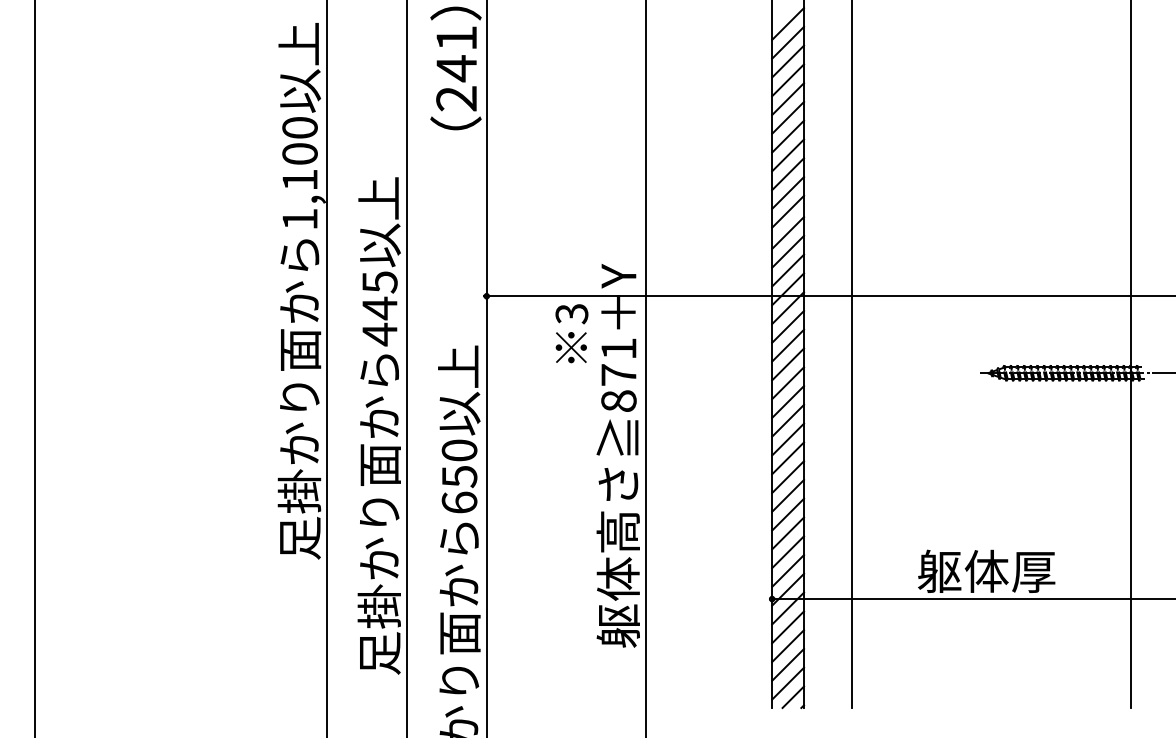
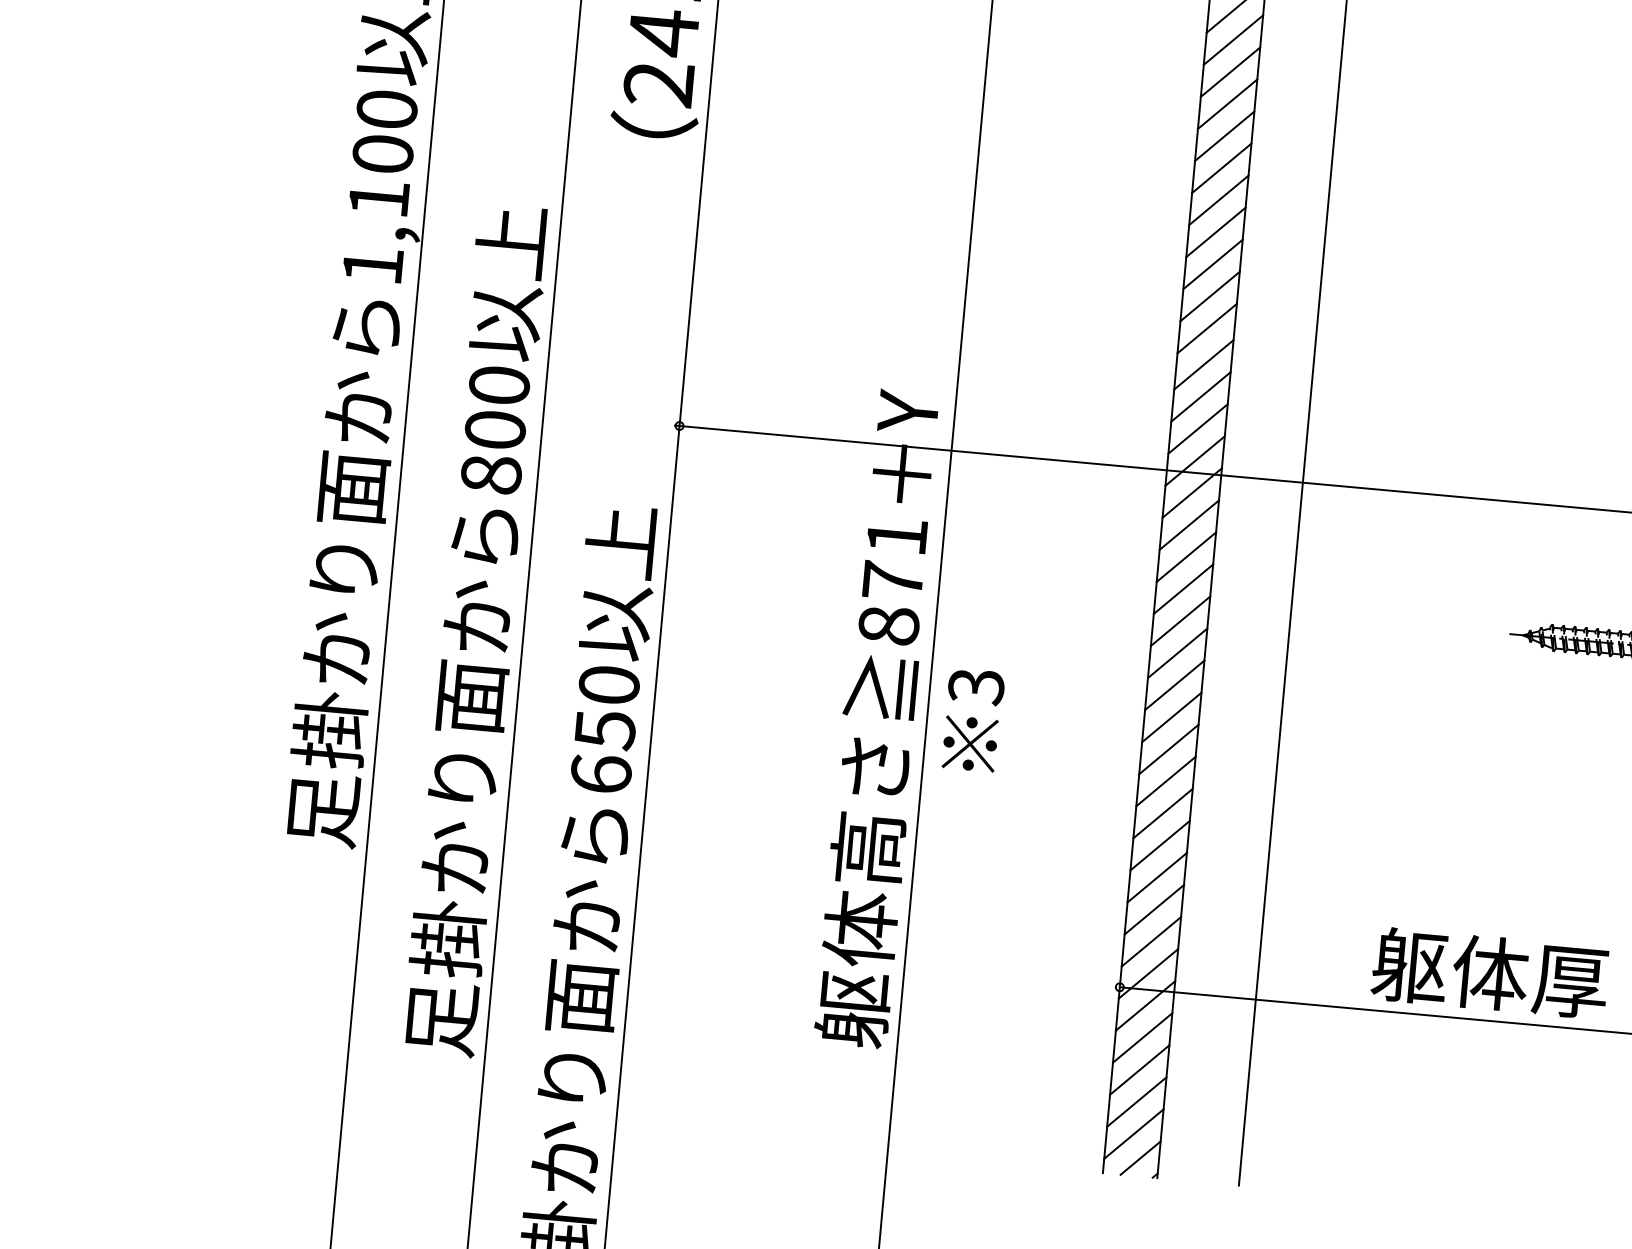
text: (379, 308) -> (494, 430), 445 -> 800
text: (571, 333) -> (972, 719), moved

